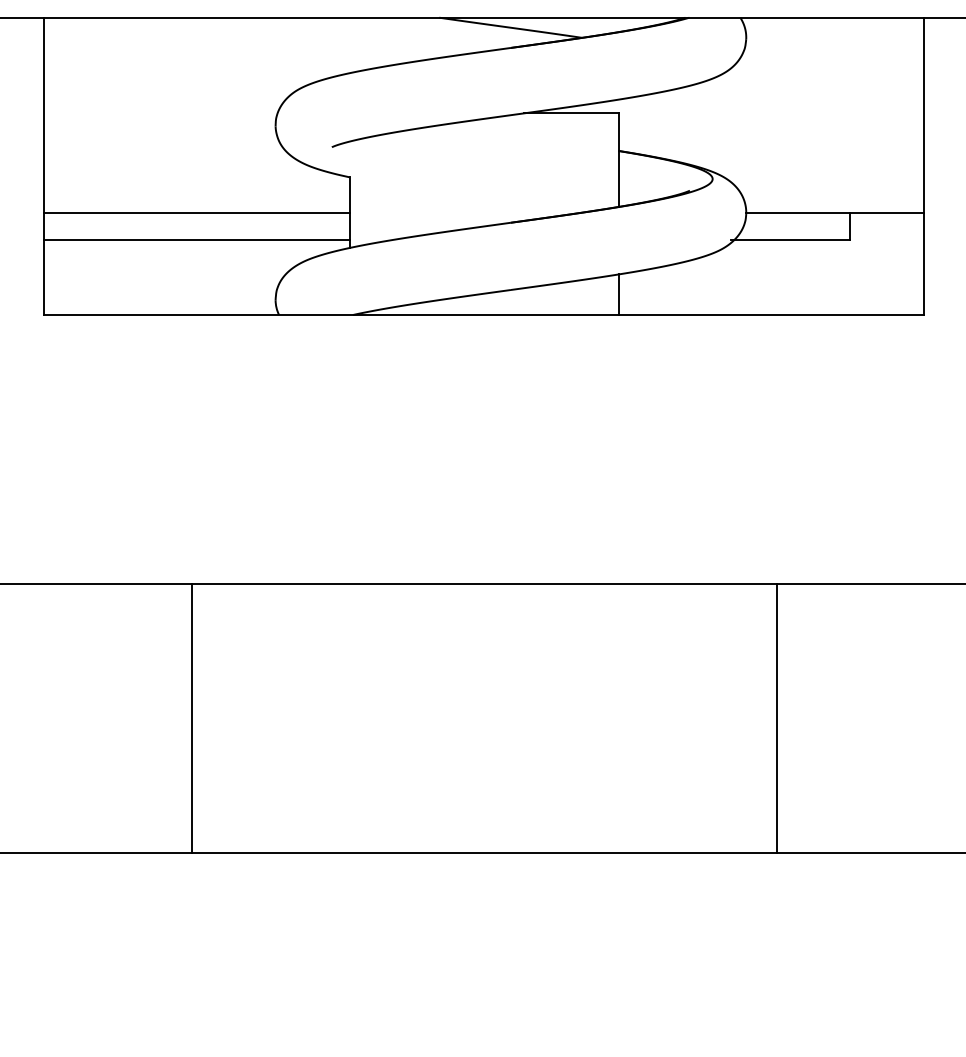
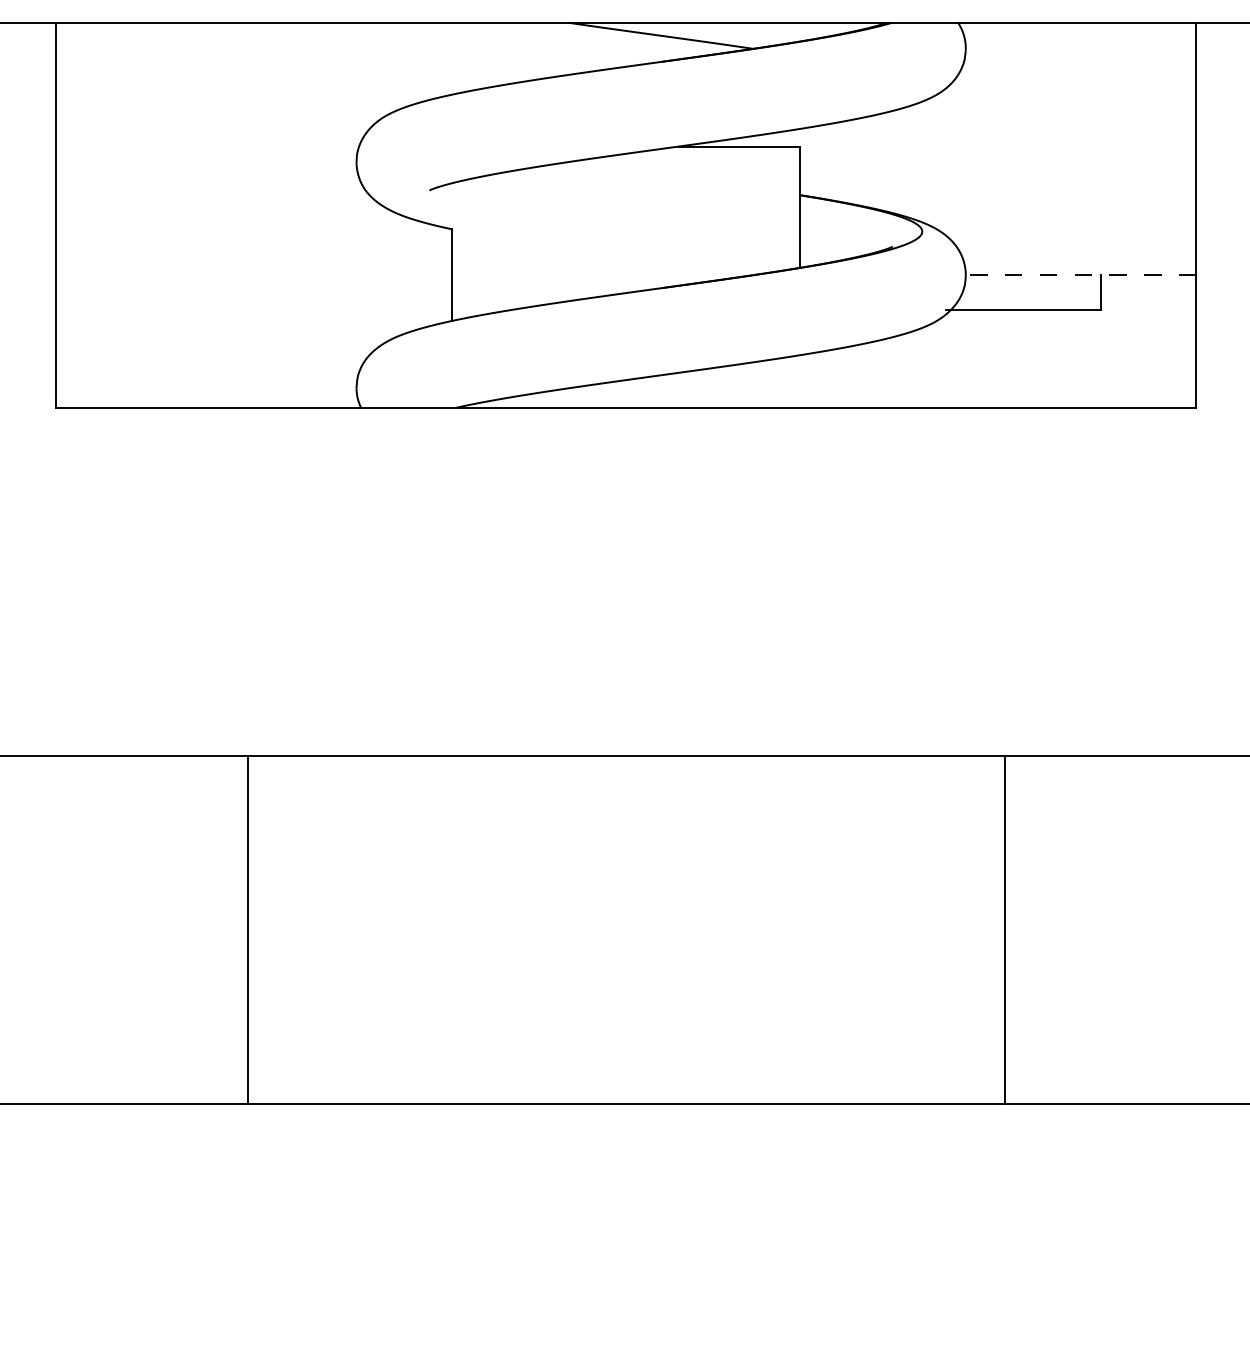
line: (196, 212) -> (254, 275), removed
line: (834, 212) -> (1080, 275), solid -> dashed
line: (196, 239) -> (254, 310), removed
line: (618, 294) -> (800, 381), removed

